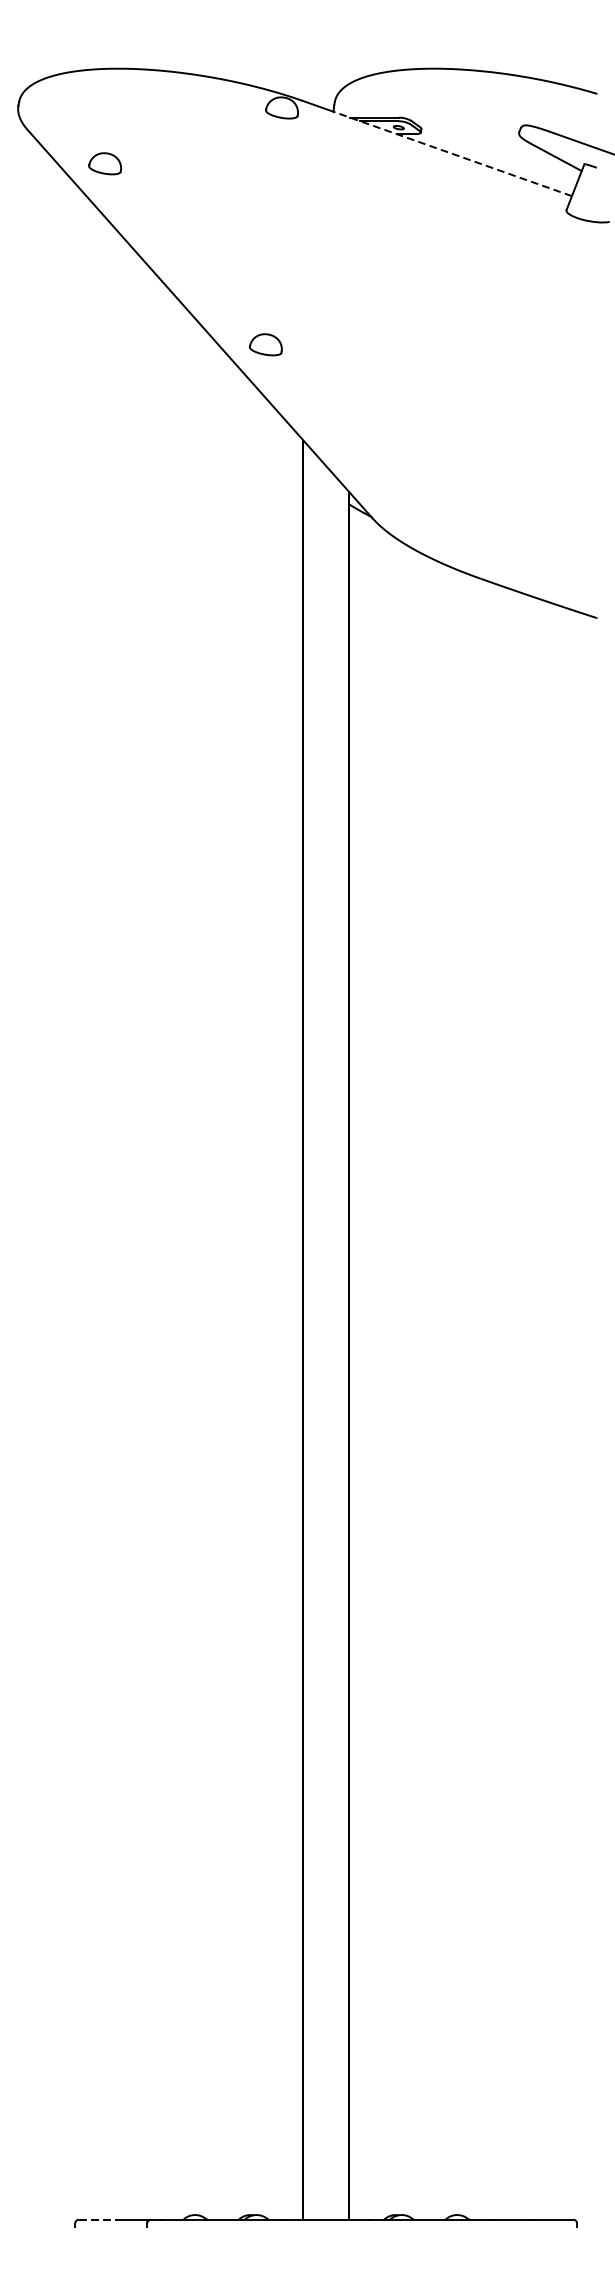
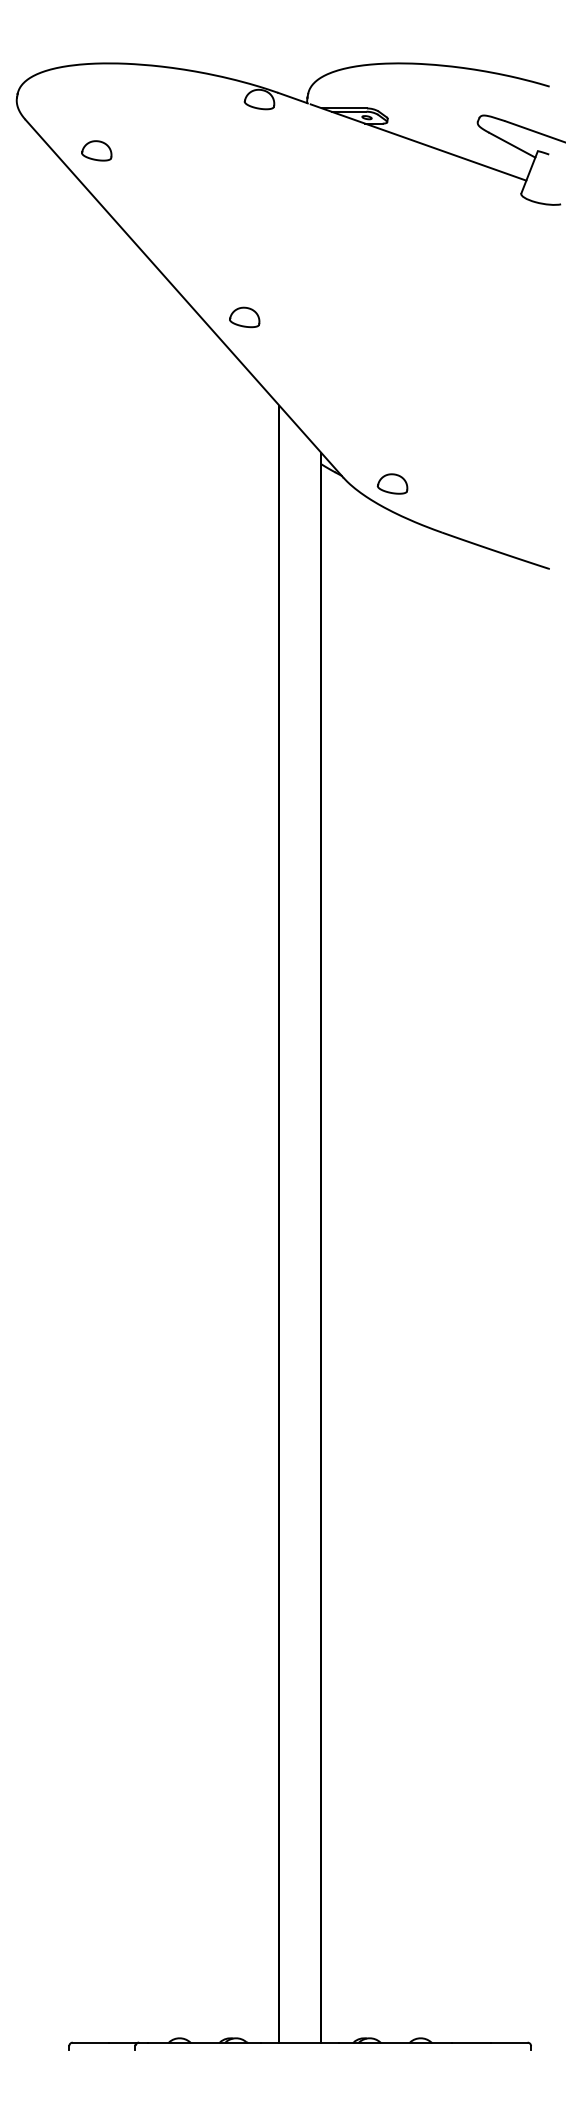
line: (454, 154) -> (418, 142), dashed -> solid
part: (426, 525) -> (392, 483), added
line: (99, 2219) -> (91, 2042), dashed -> solid

